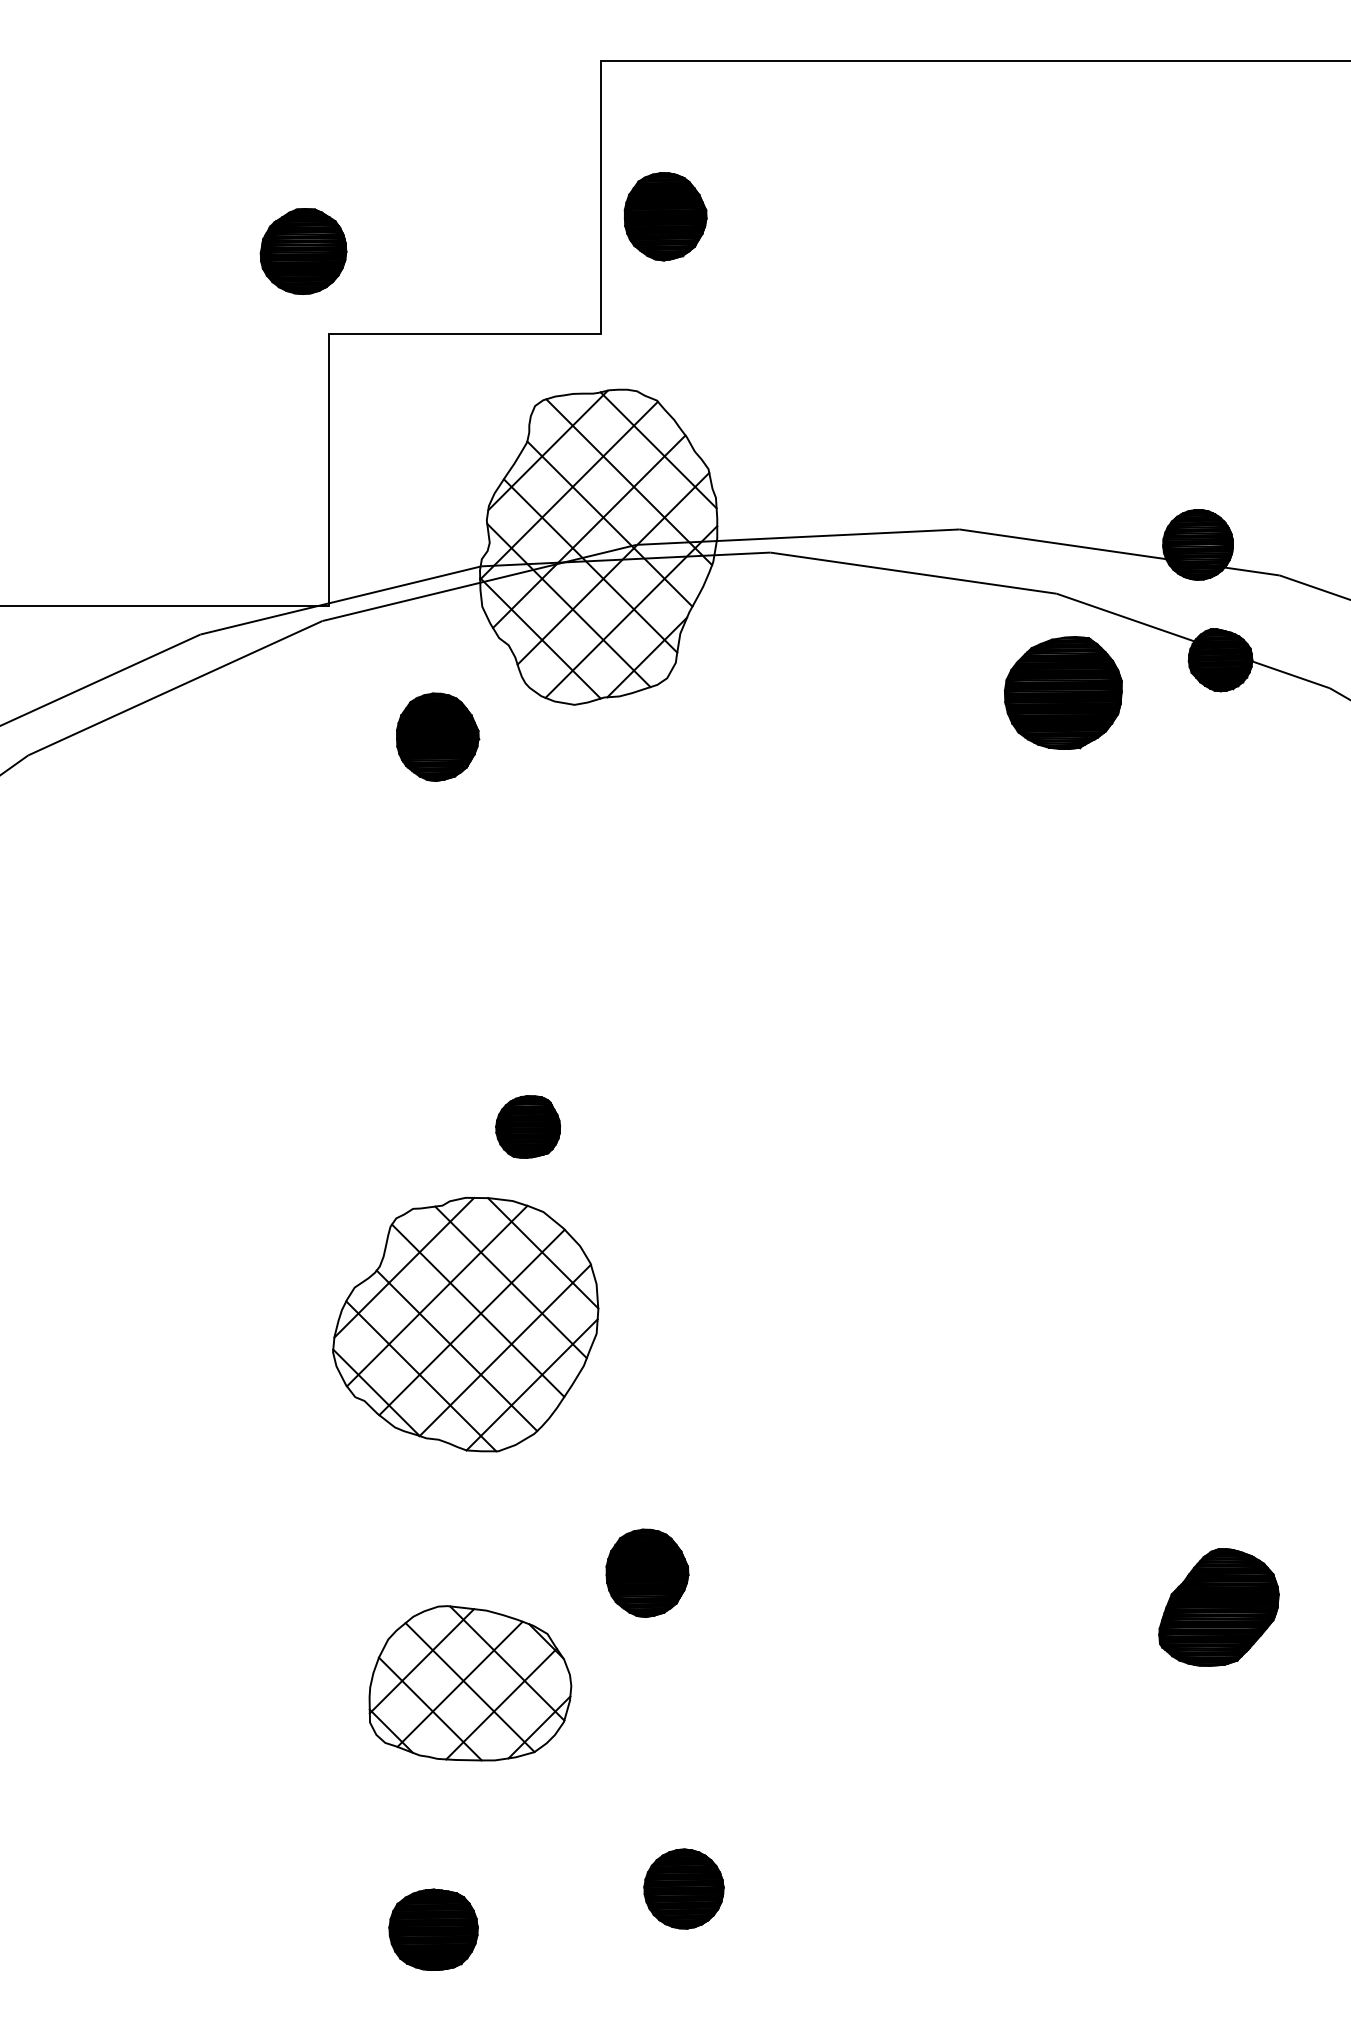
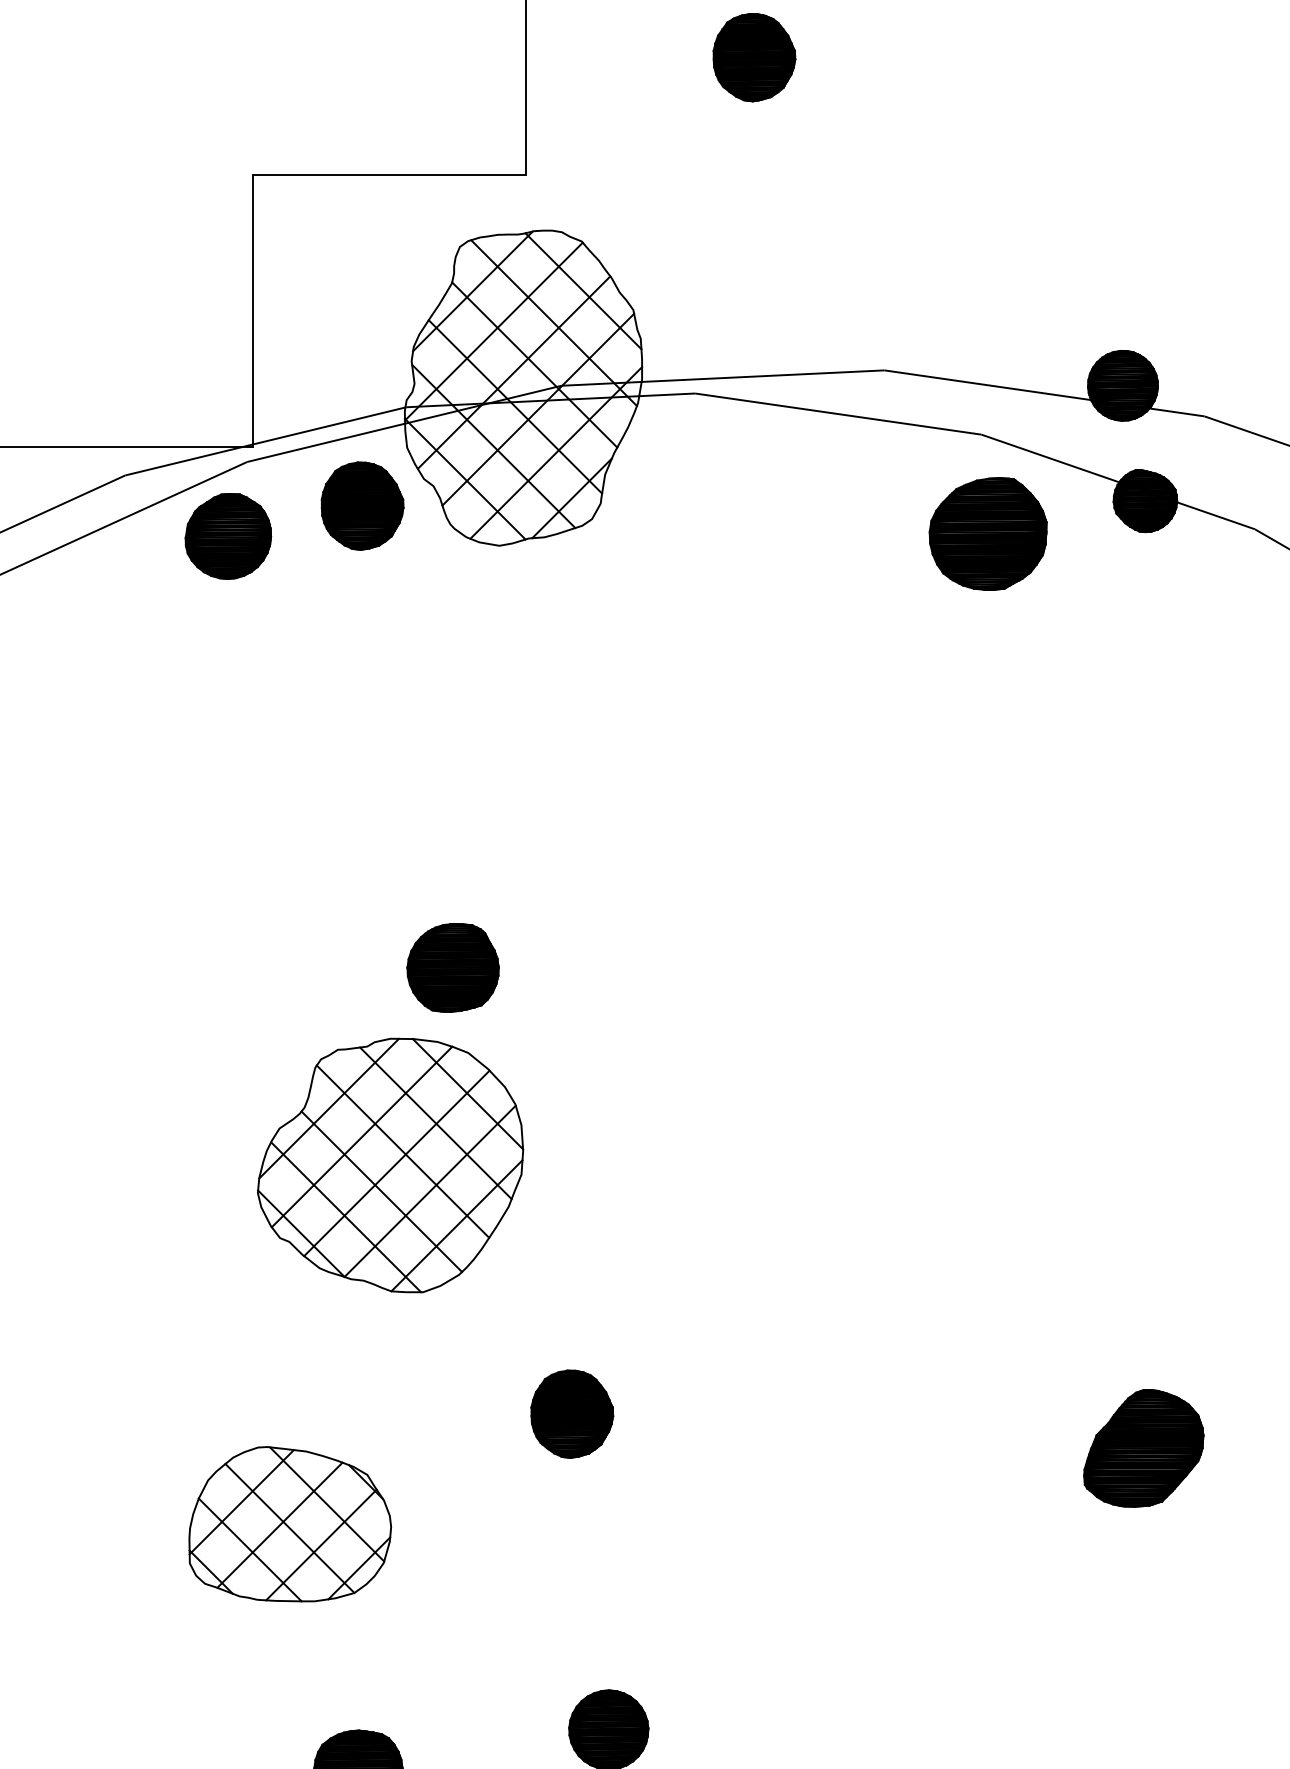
part: (665, 216) -> (754, 57), moved
part: (303, 251) -> (228, 536), moved
part: (438, 736) -> (363, 505), moved
part: (527, 1126) -> (452, 967), size x1.43
part: (470, 1683) -> (290, 1524), moved

